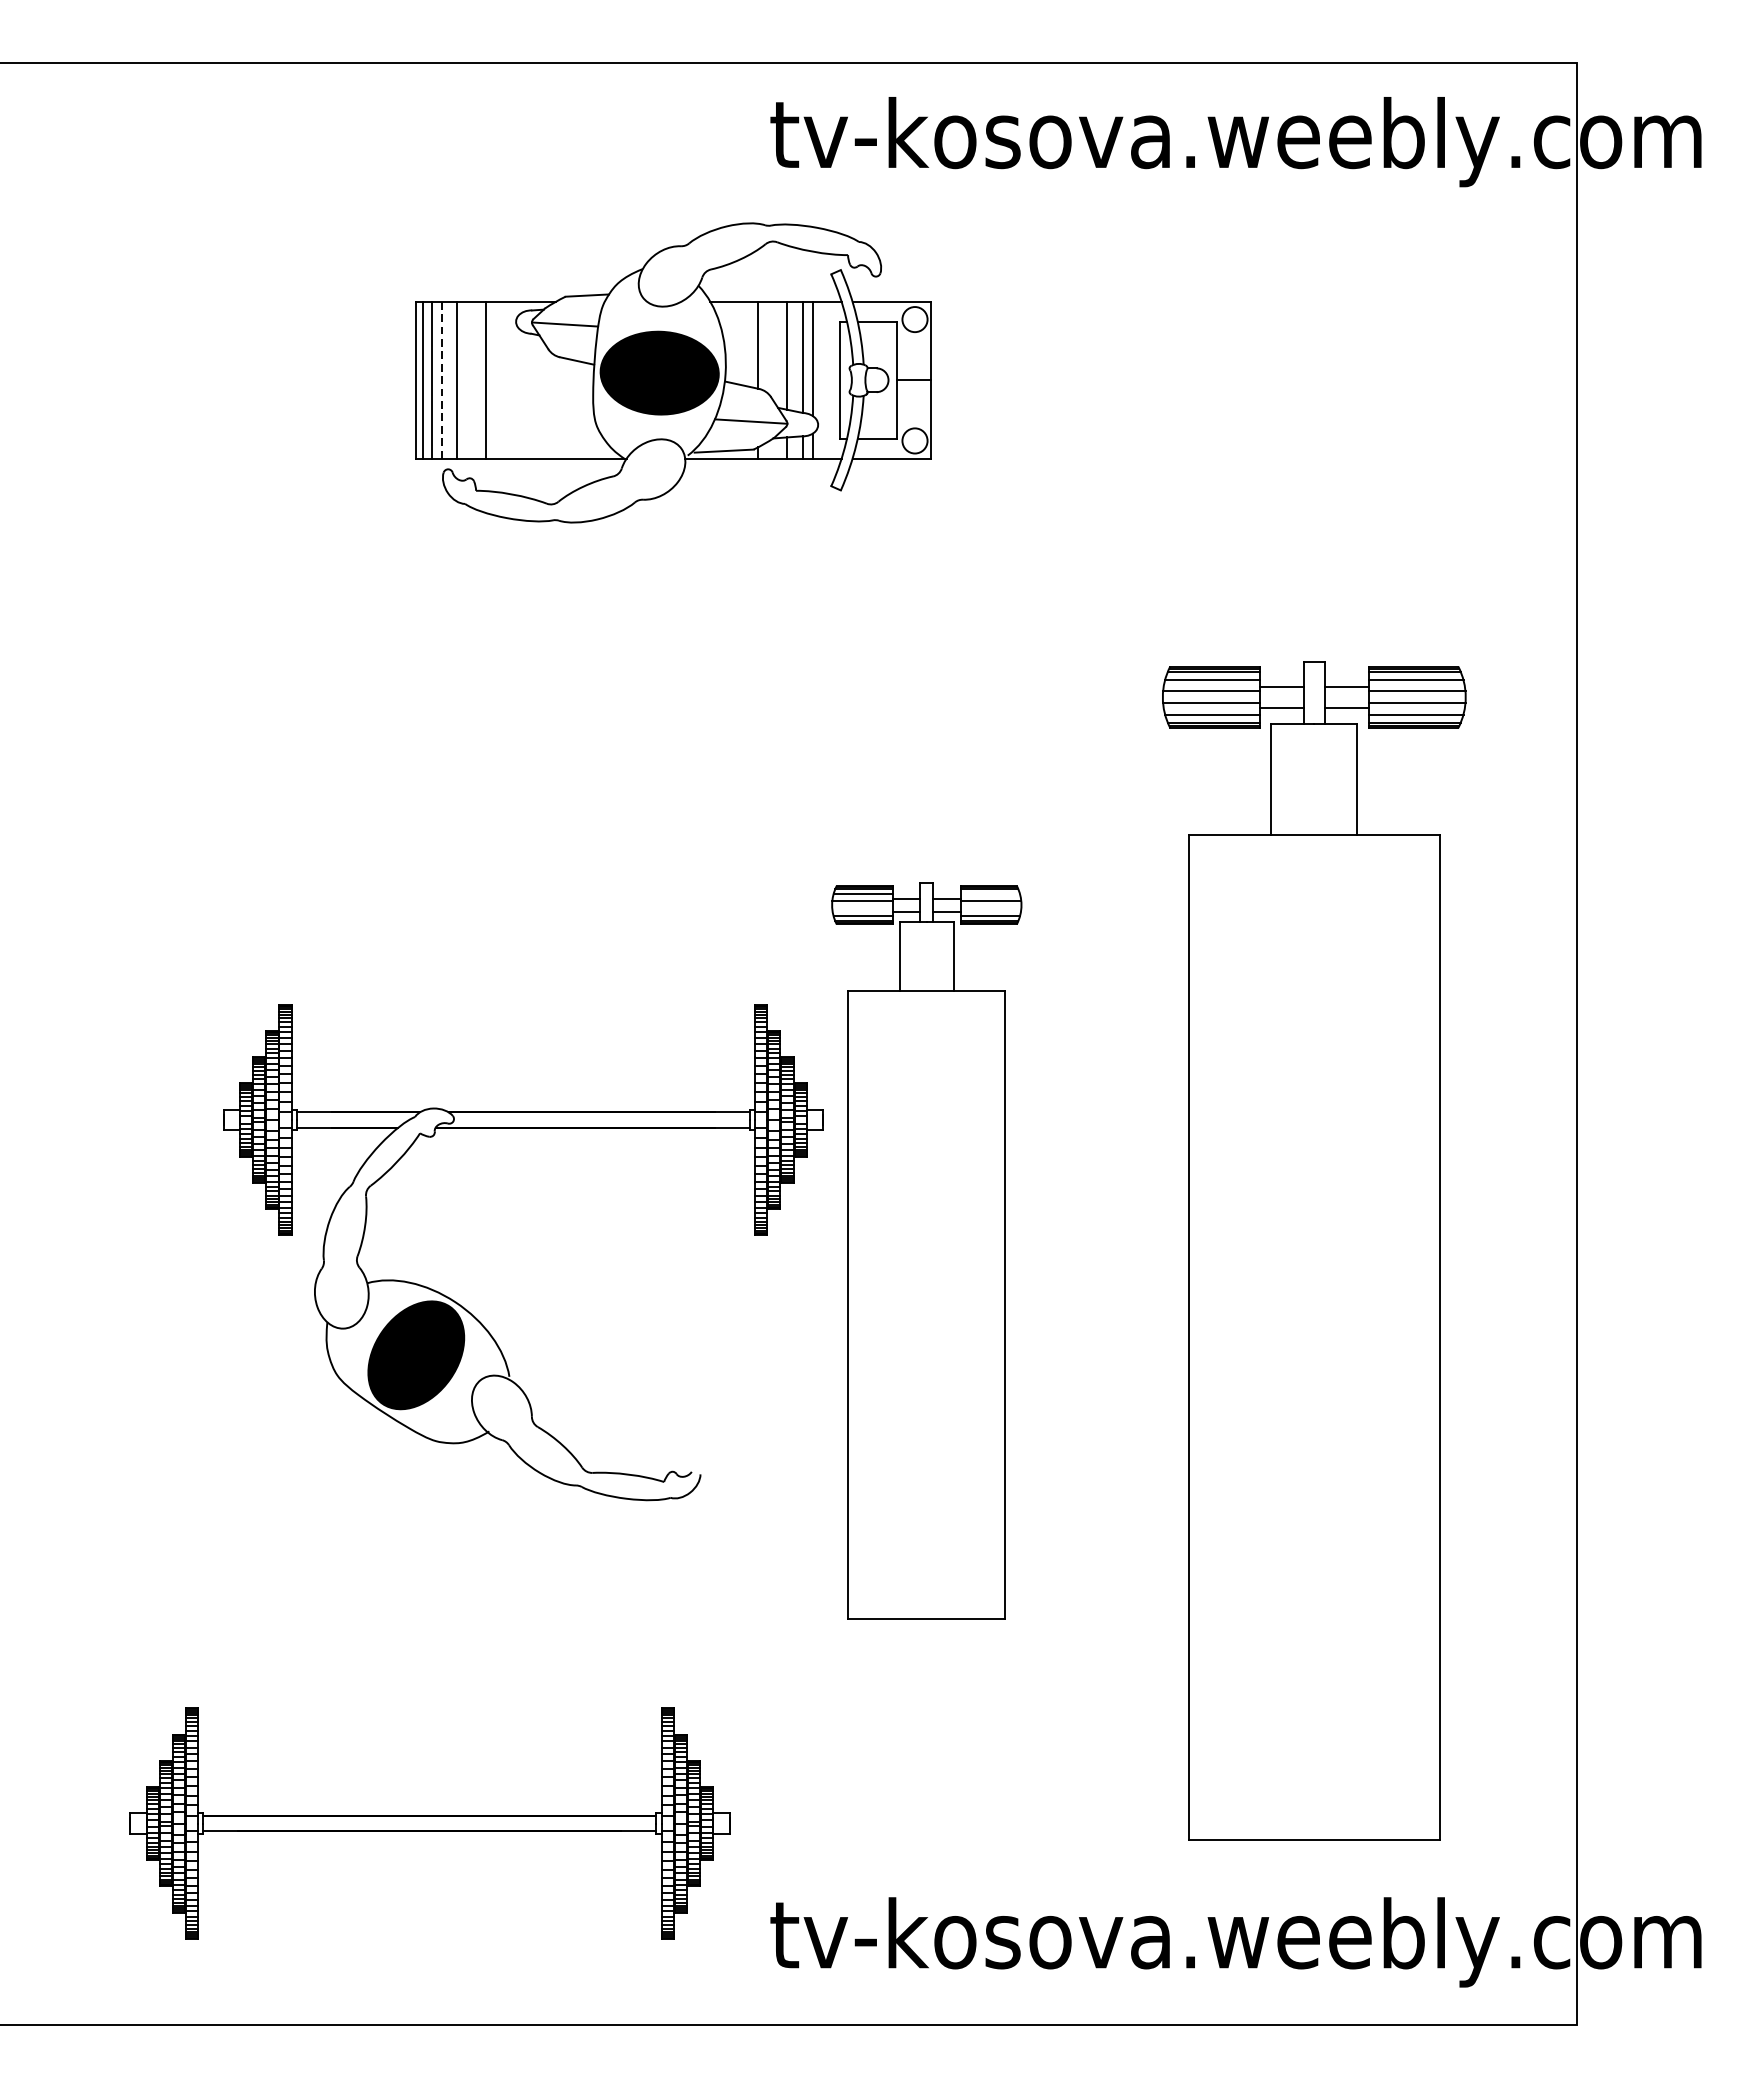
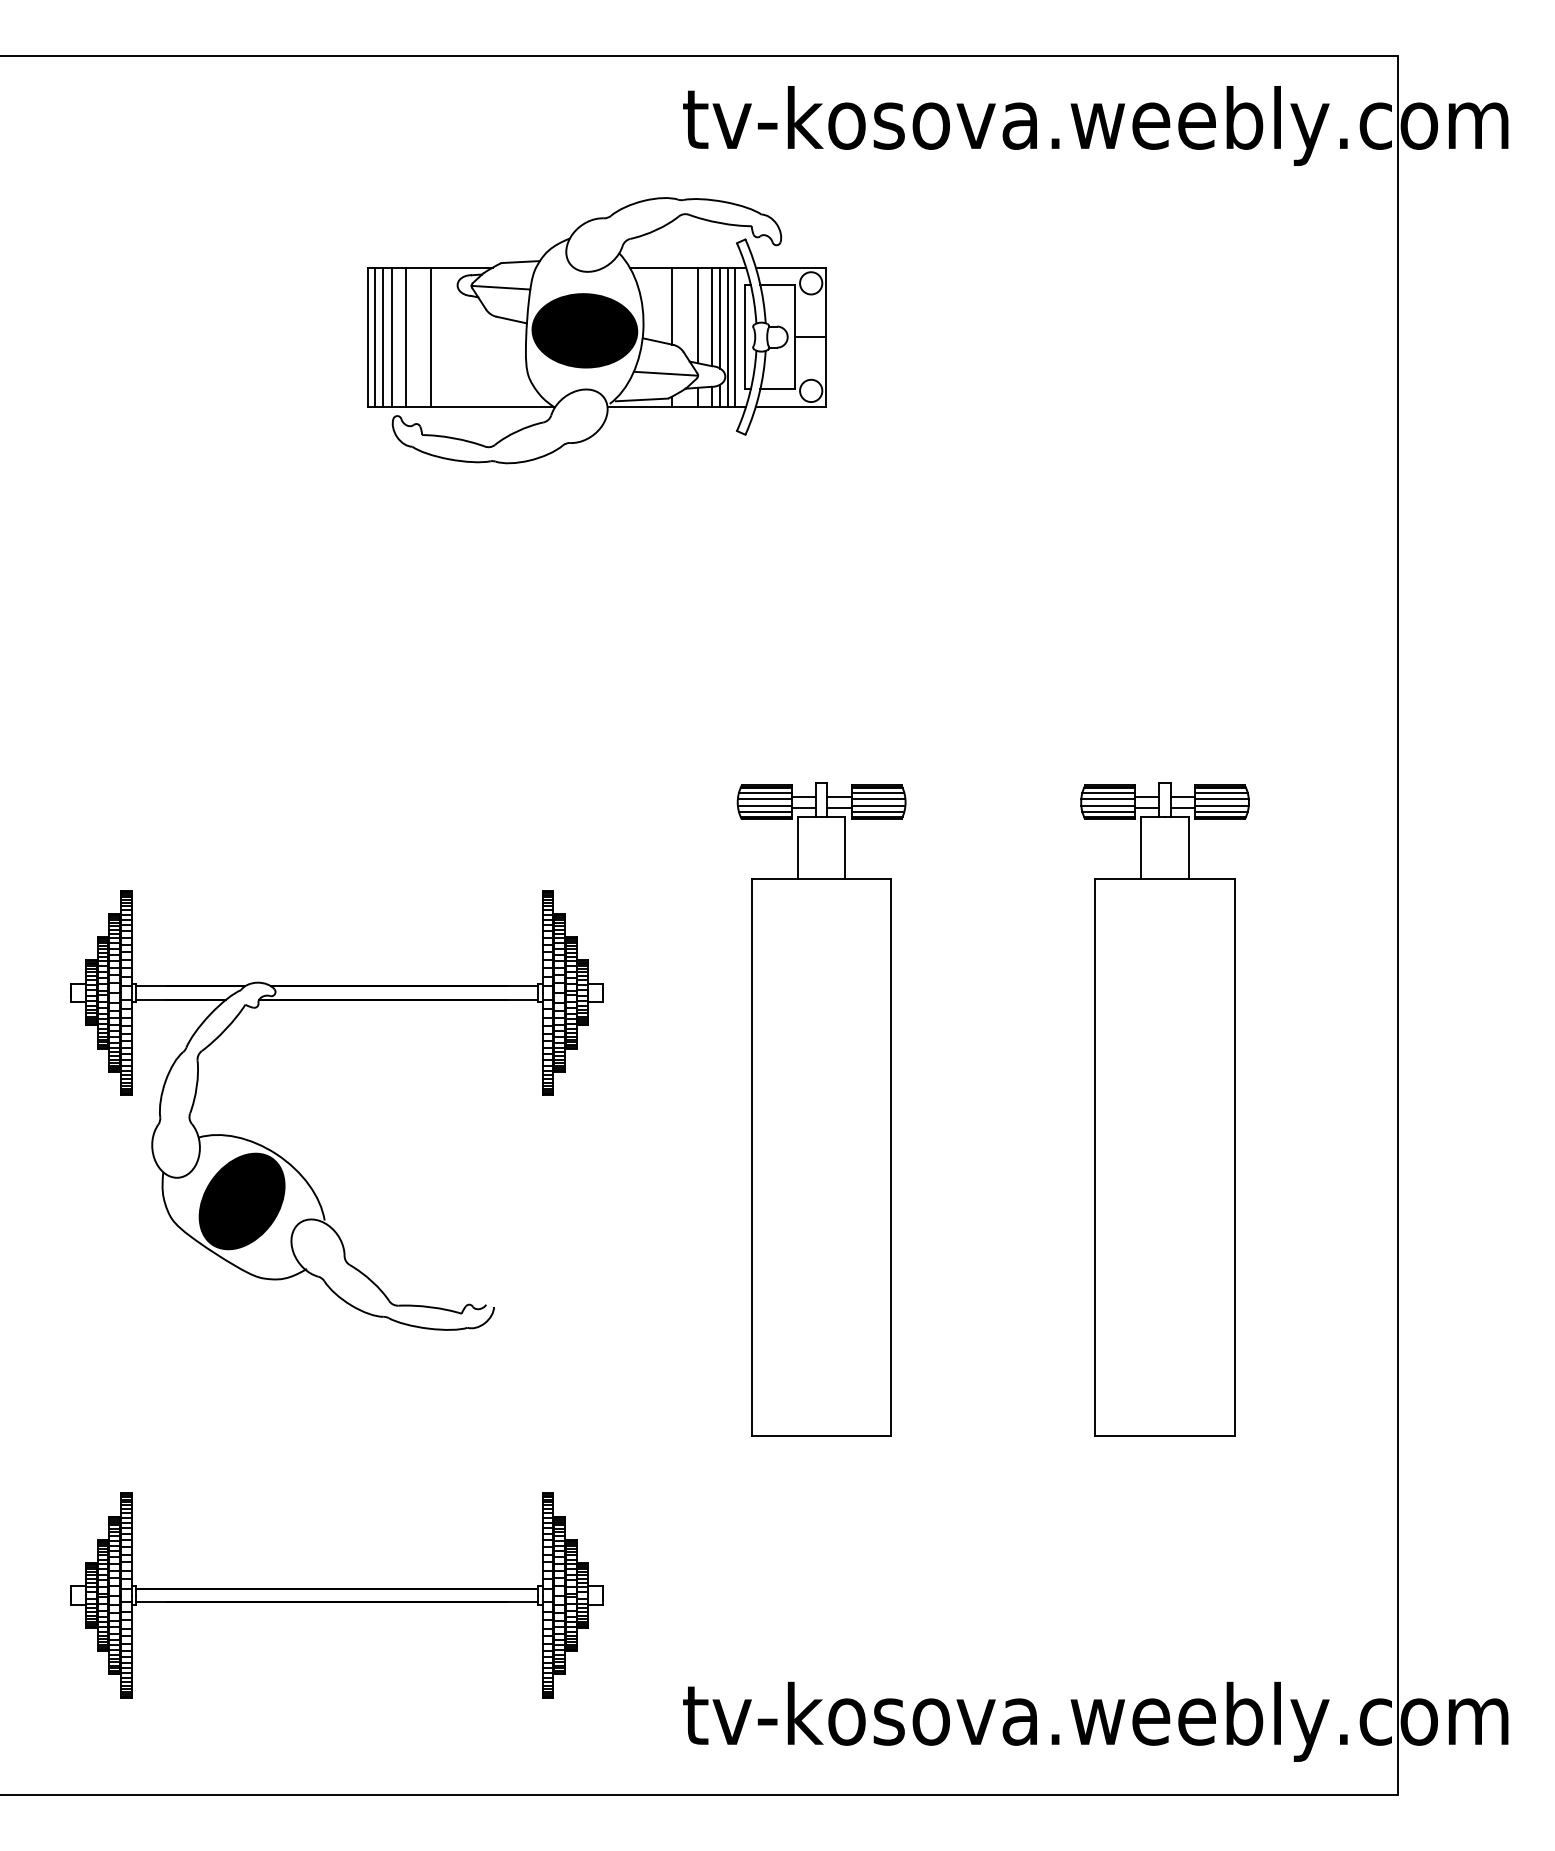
line: (821, 379) -> (728, 336), added
line: (828, 379) -> (734, 336), added
line: (441, 380) -> (391, 337), dashed -> solid
line: (989, 893) -> (877, 792), added
line: (862, 908) -> (764, 805), added
line: (990, 908) -> (878, 805), added
part: (1313, 1251) -> (1164, 1109), size x0.62
part: (468, 1310) -> (288, 1161), moved
part: (429, 1823) -> (336, 1595), moved

